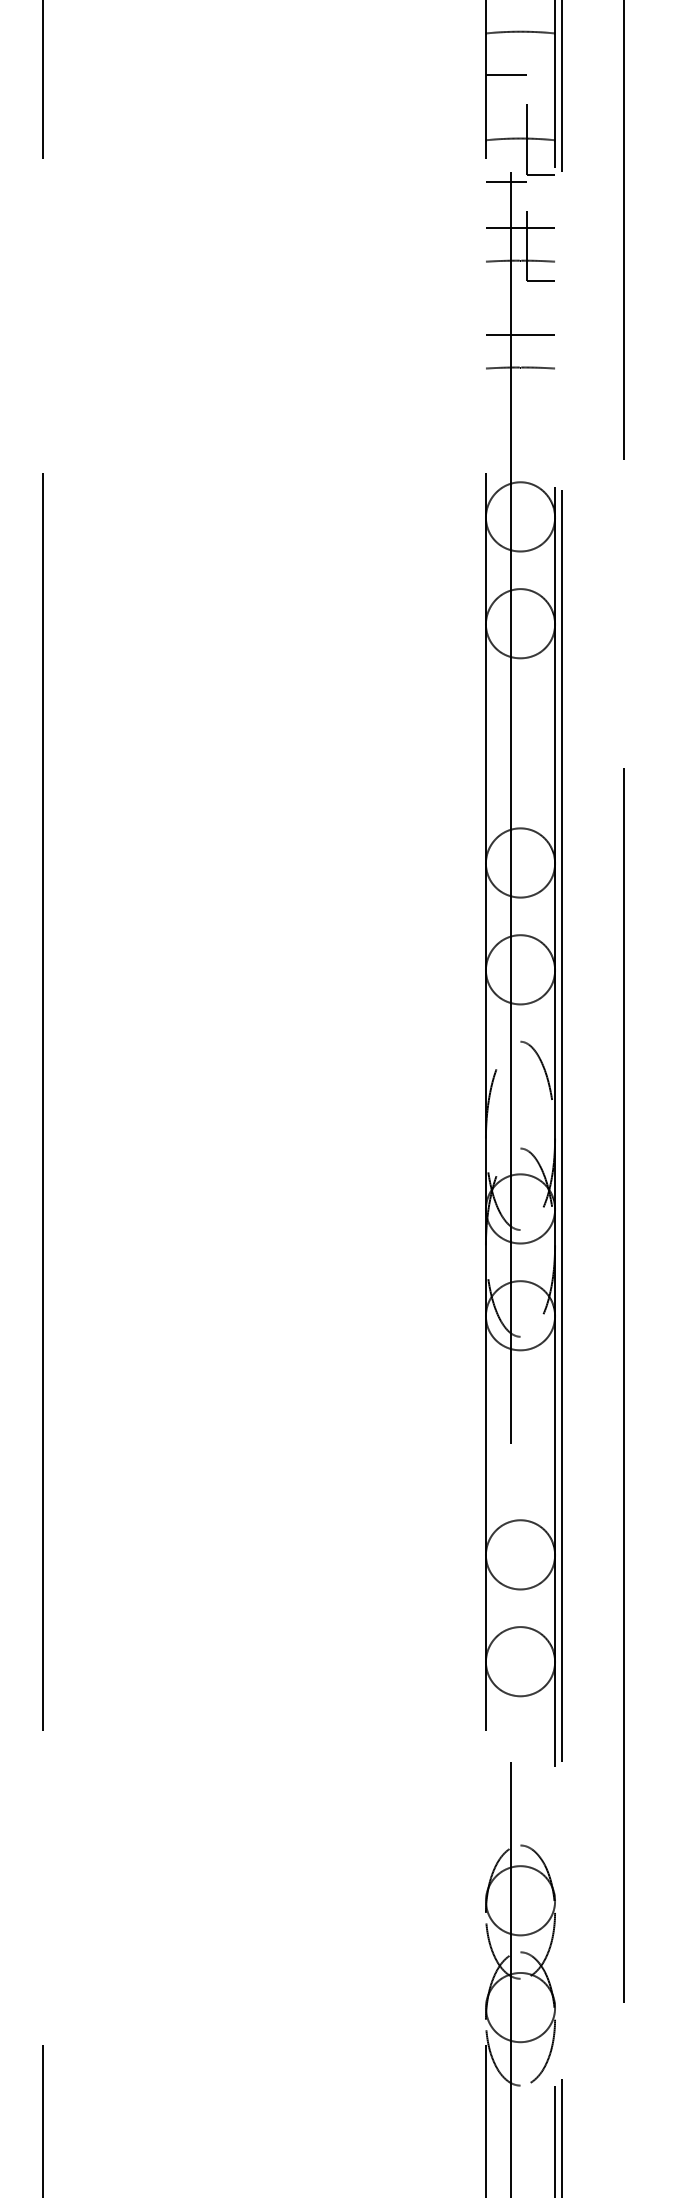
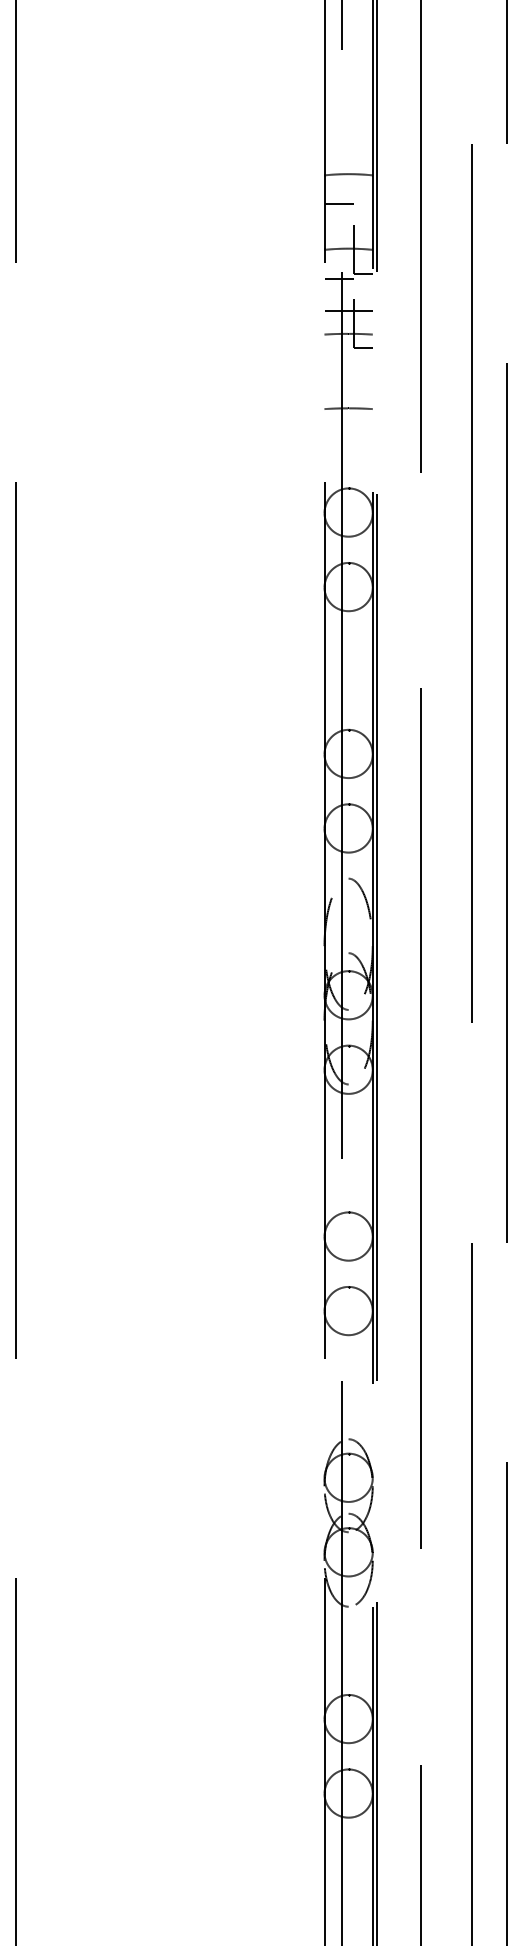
line: (520, 334) -> (348, 385), removed

